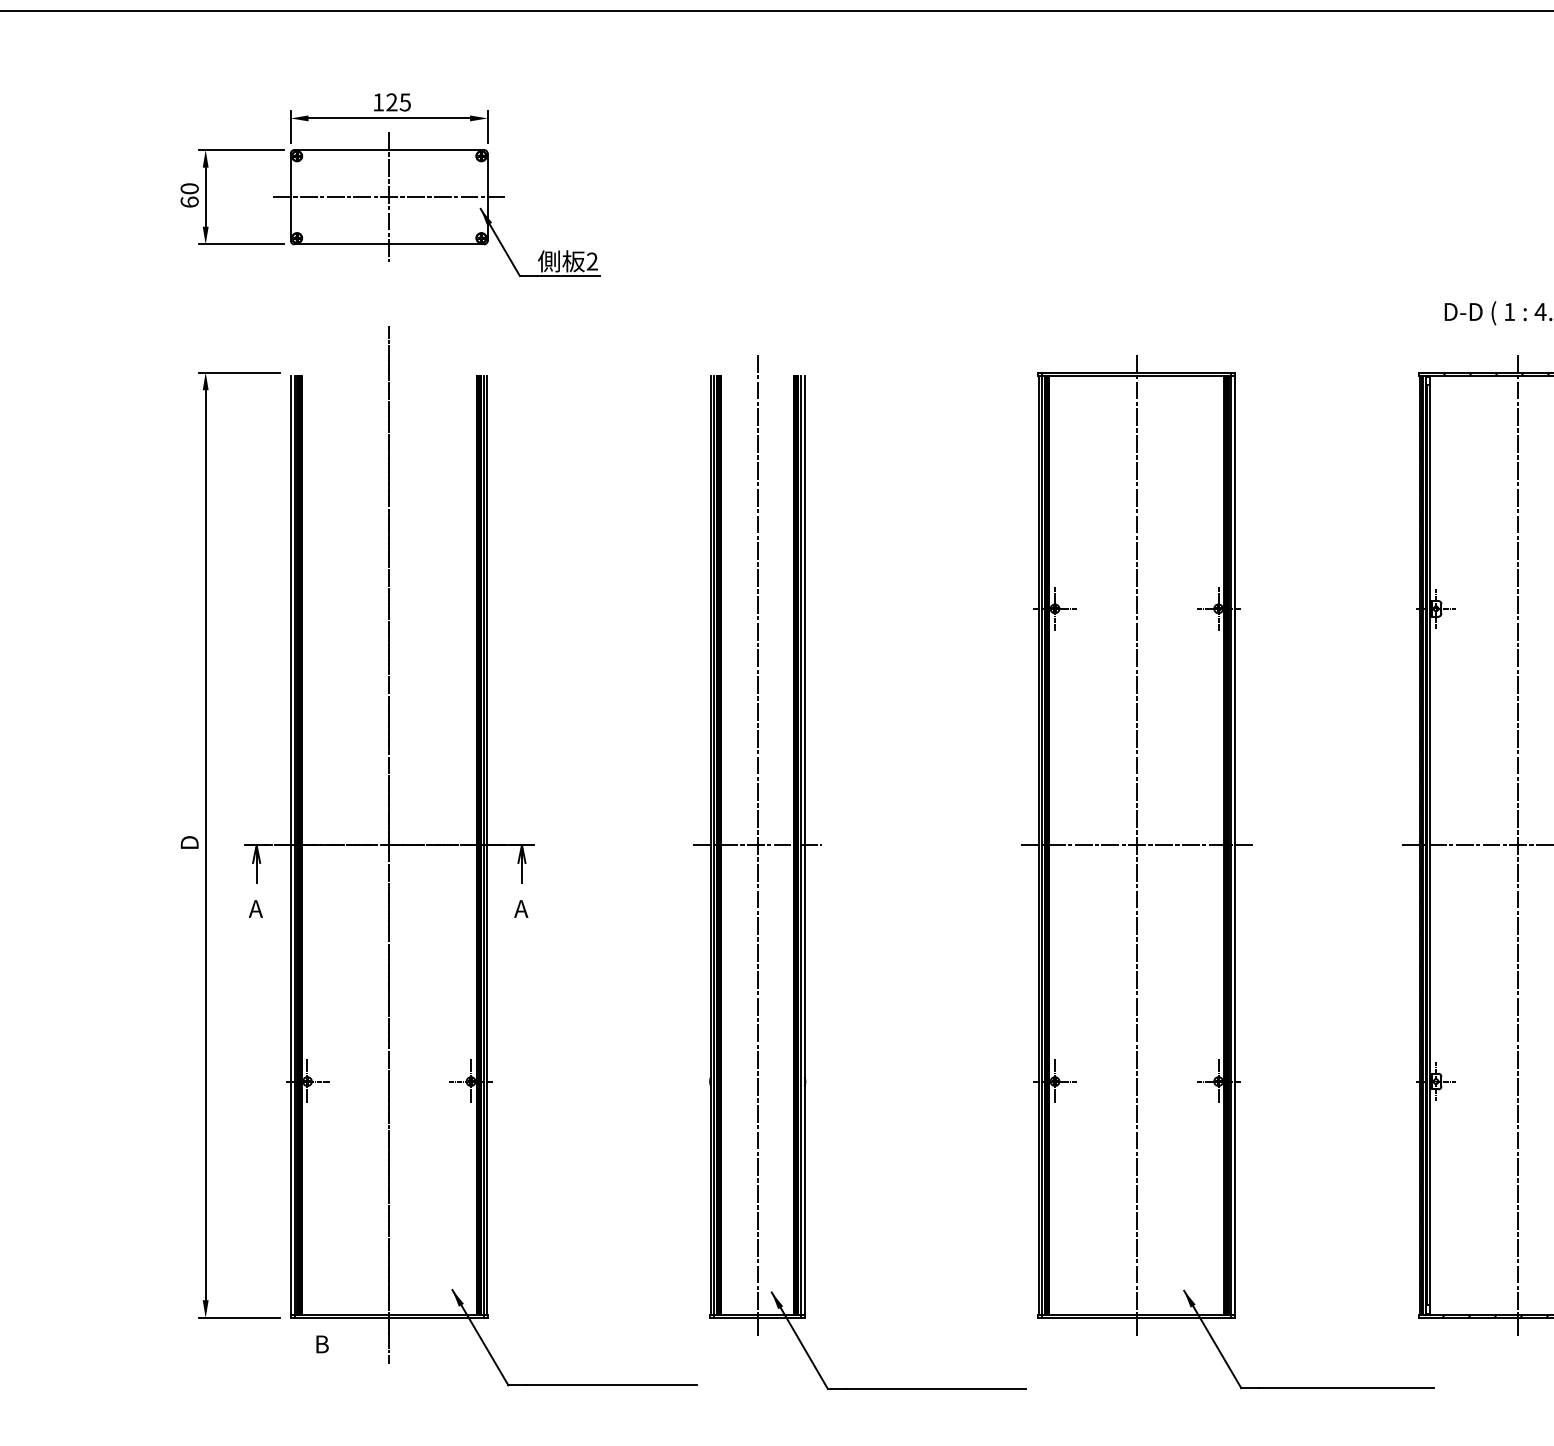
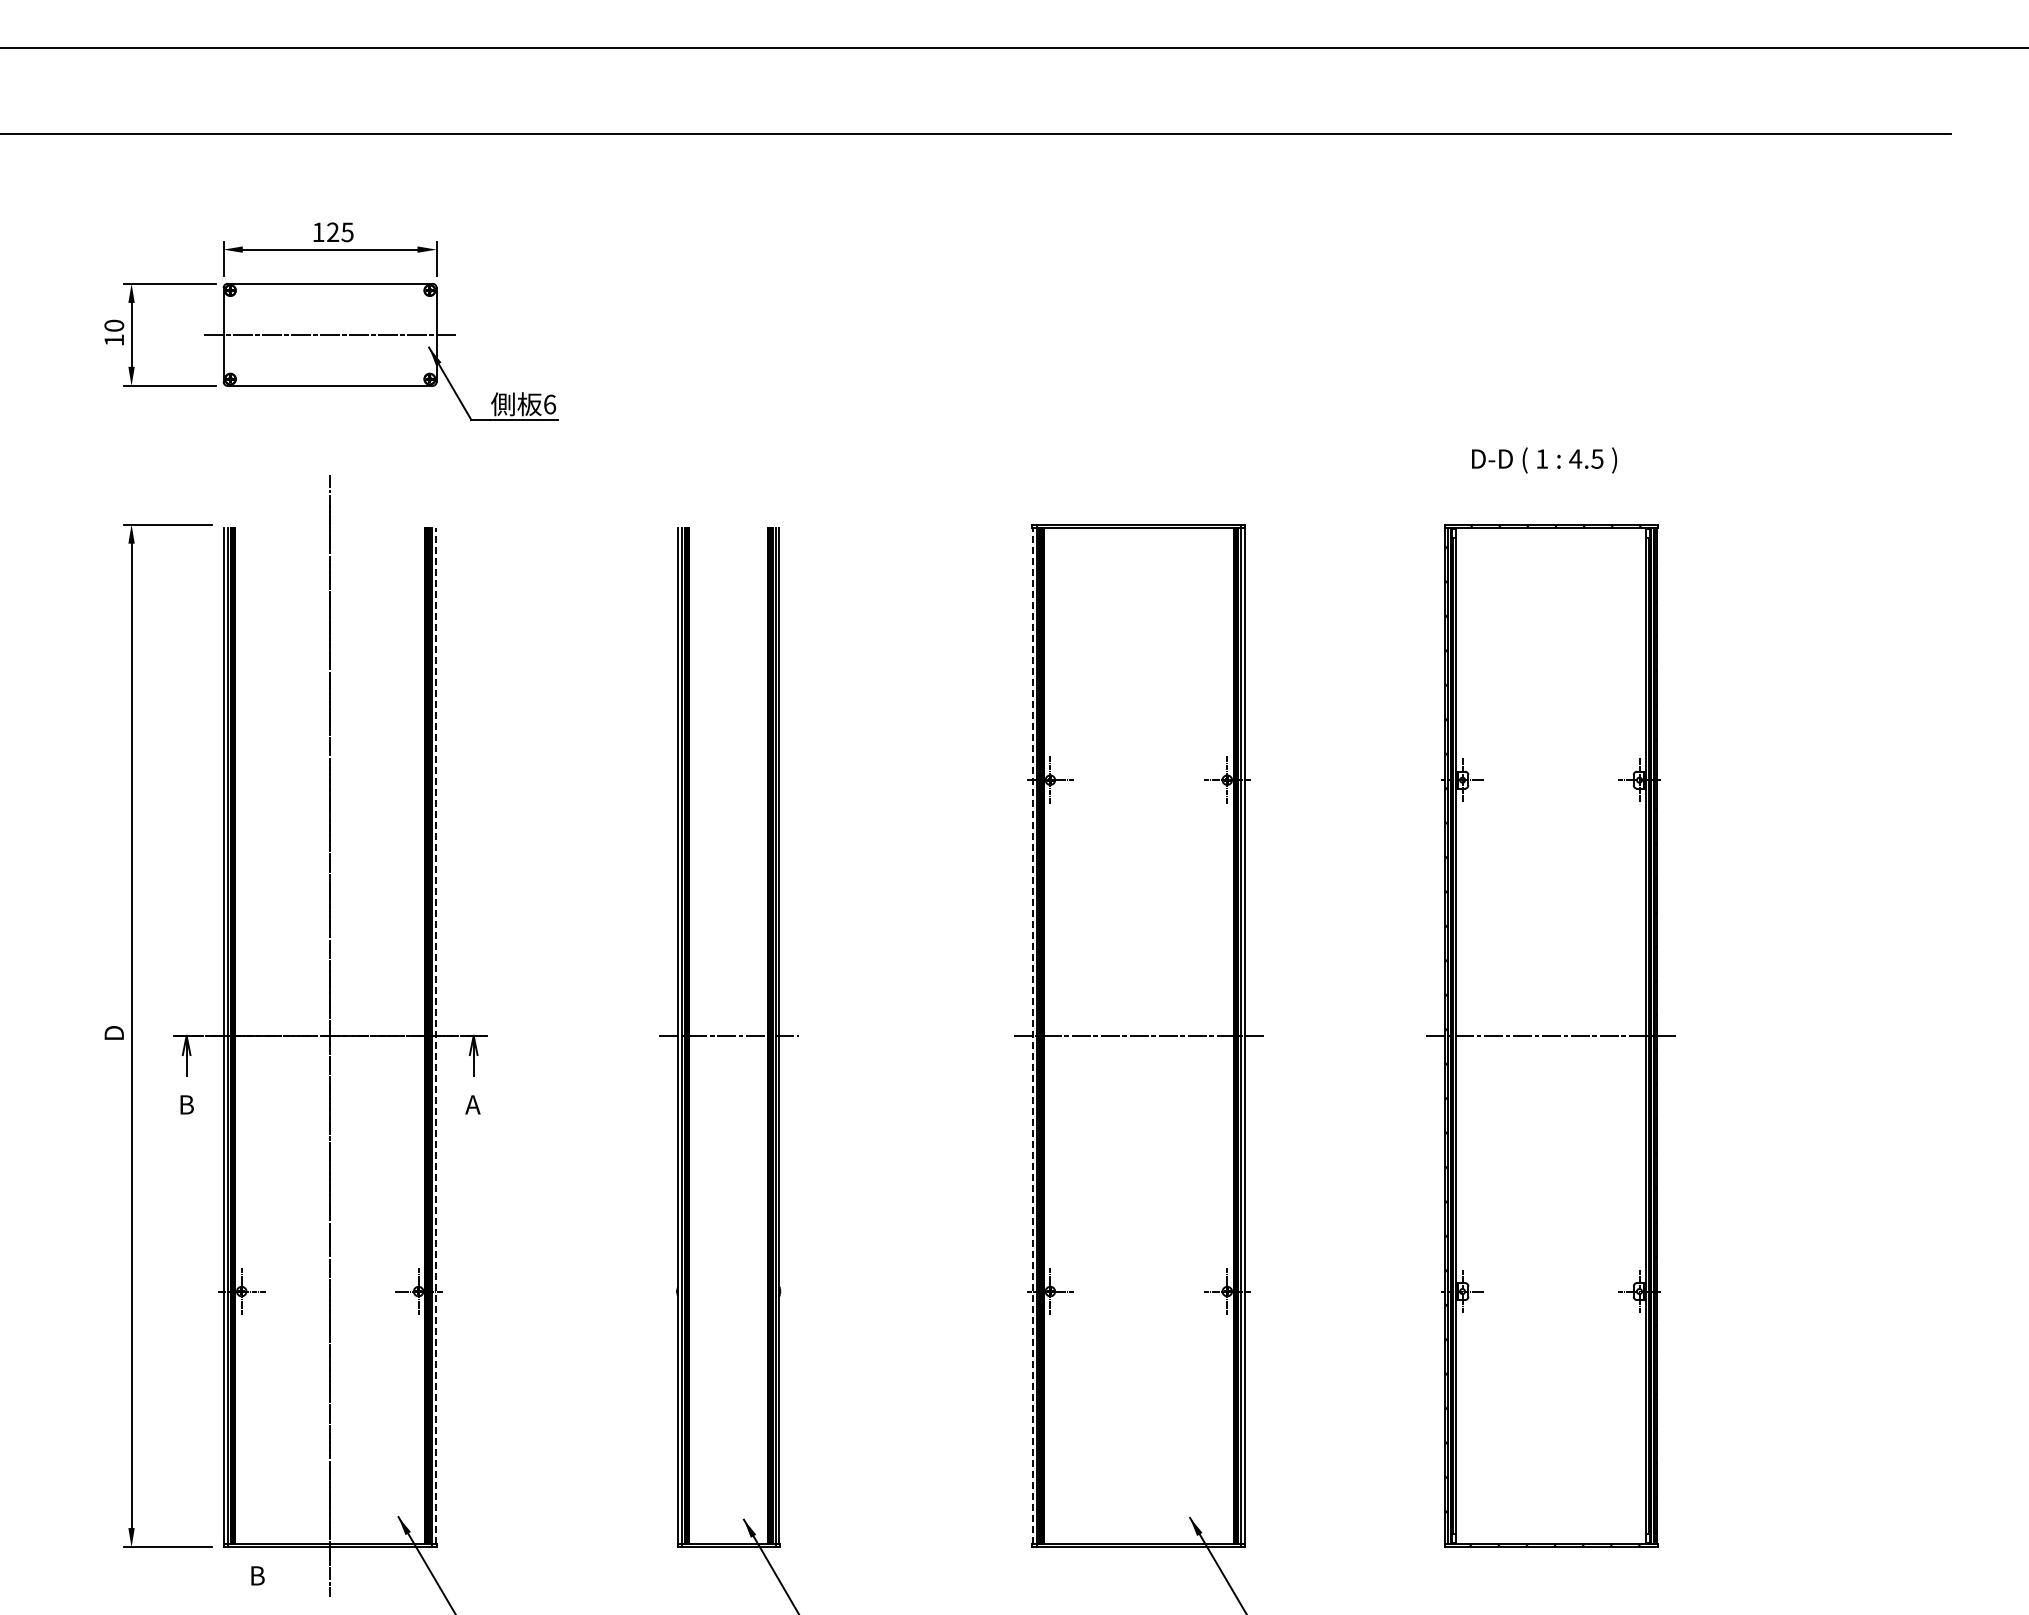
line: (389, 196) -> (330, 334), removed
text: (189, 201) -> (114, 339), 60 -> 10
text: (592, 261) -> (550, 404), 2 -> 6
line: (487, 844) -> (436, 1035), solid -> dashed
line: (757, 844) -> (728, 1035), removed
line: (1038, 844) -> (1032, 1035), solid -> dashed
line: (1136, 844) -> (1138, 1035), removed
line: (1518, 844) -> (1551, 1035), removed
text: (255, 908) -> (185, 1104), A -> B

